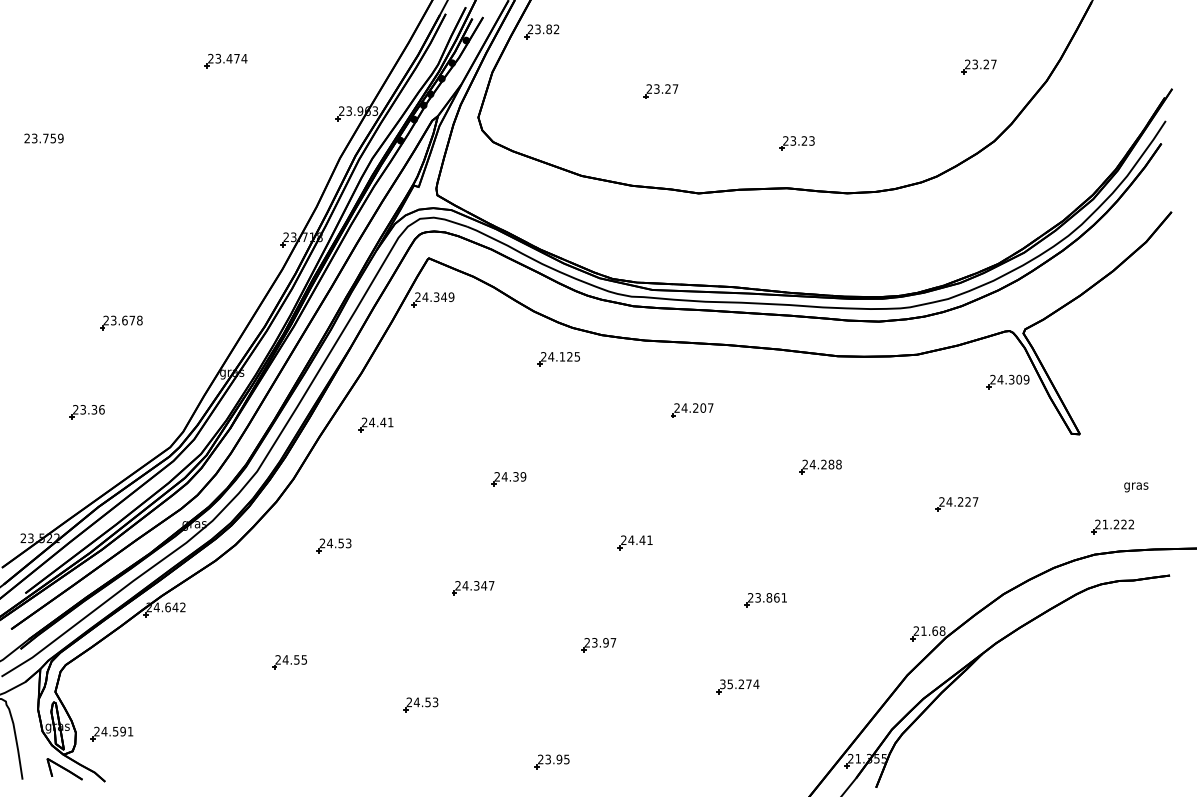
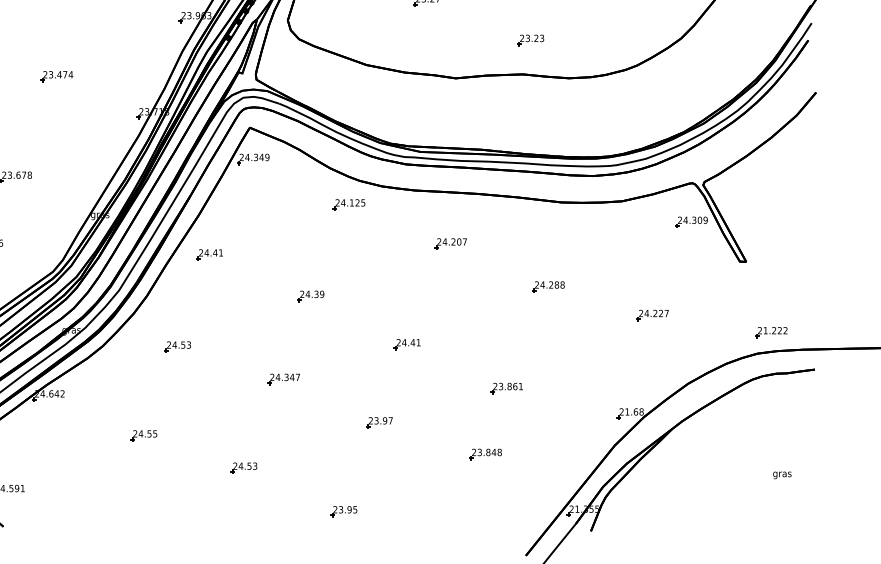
part: (175, 190) -> (57, 76), added
text: (1136, 487) -> (782, 475), moved
text: (739, 684) -> (486, 452), 35.274 -> 23.848

